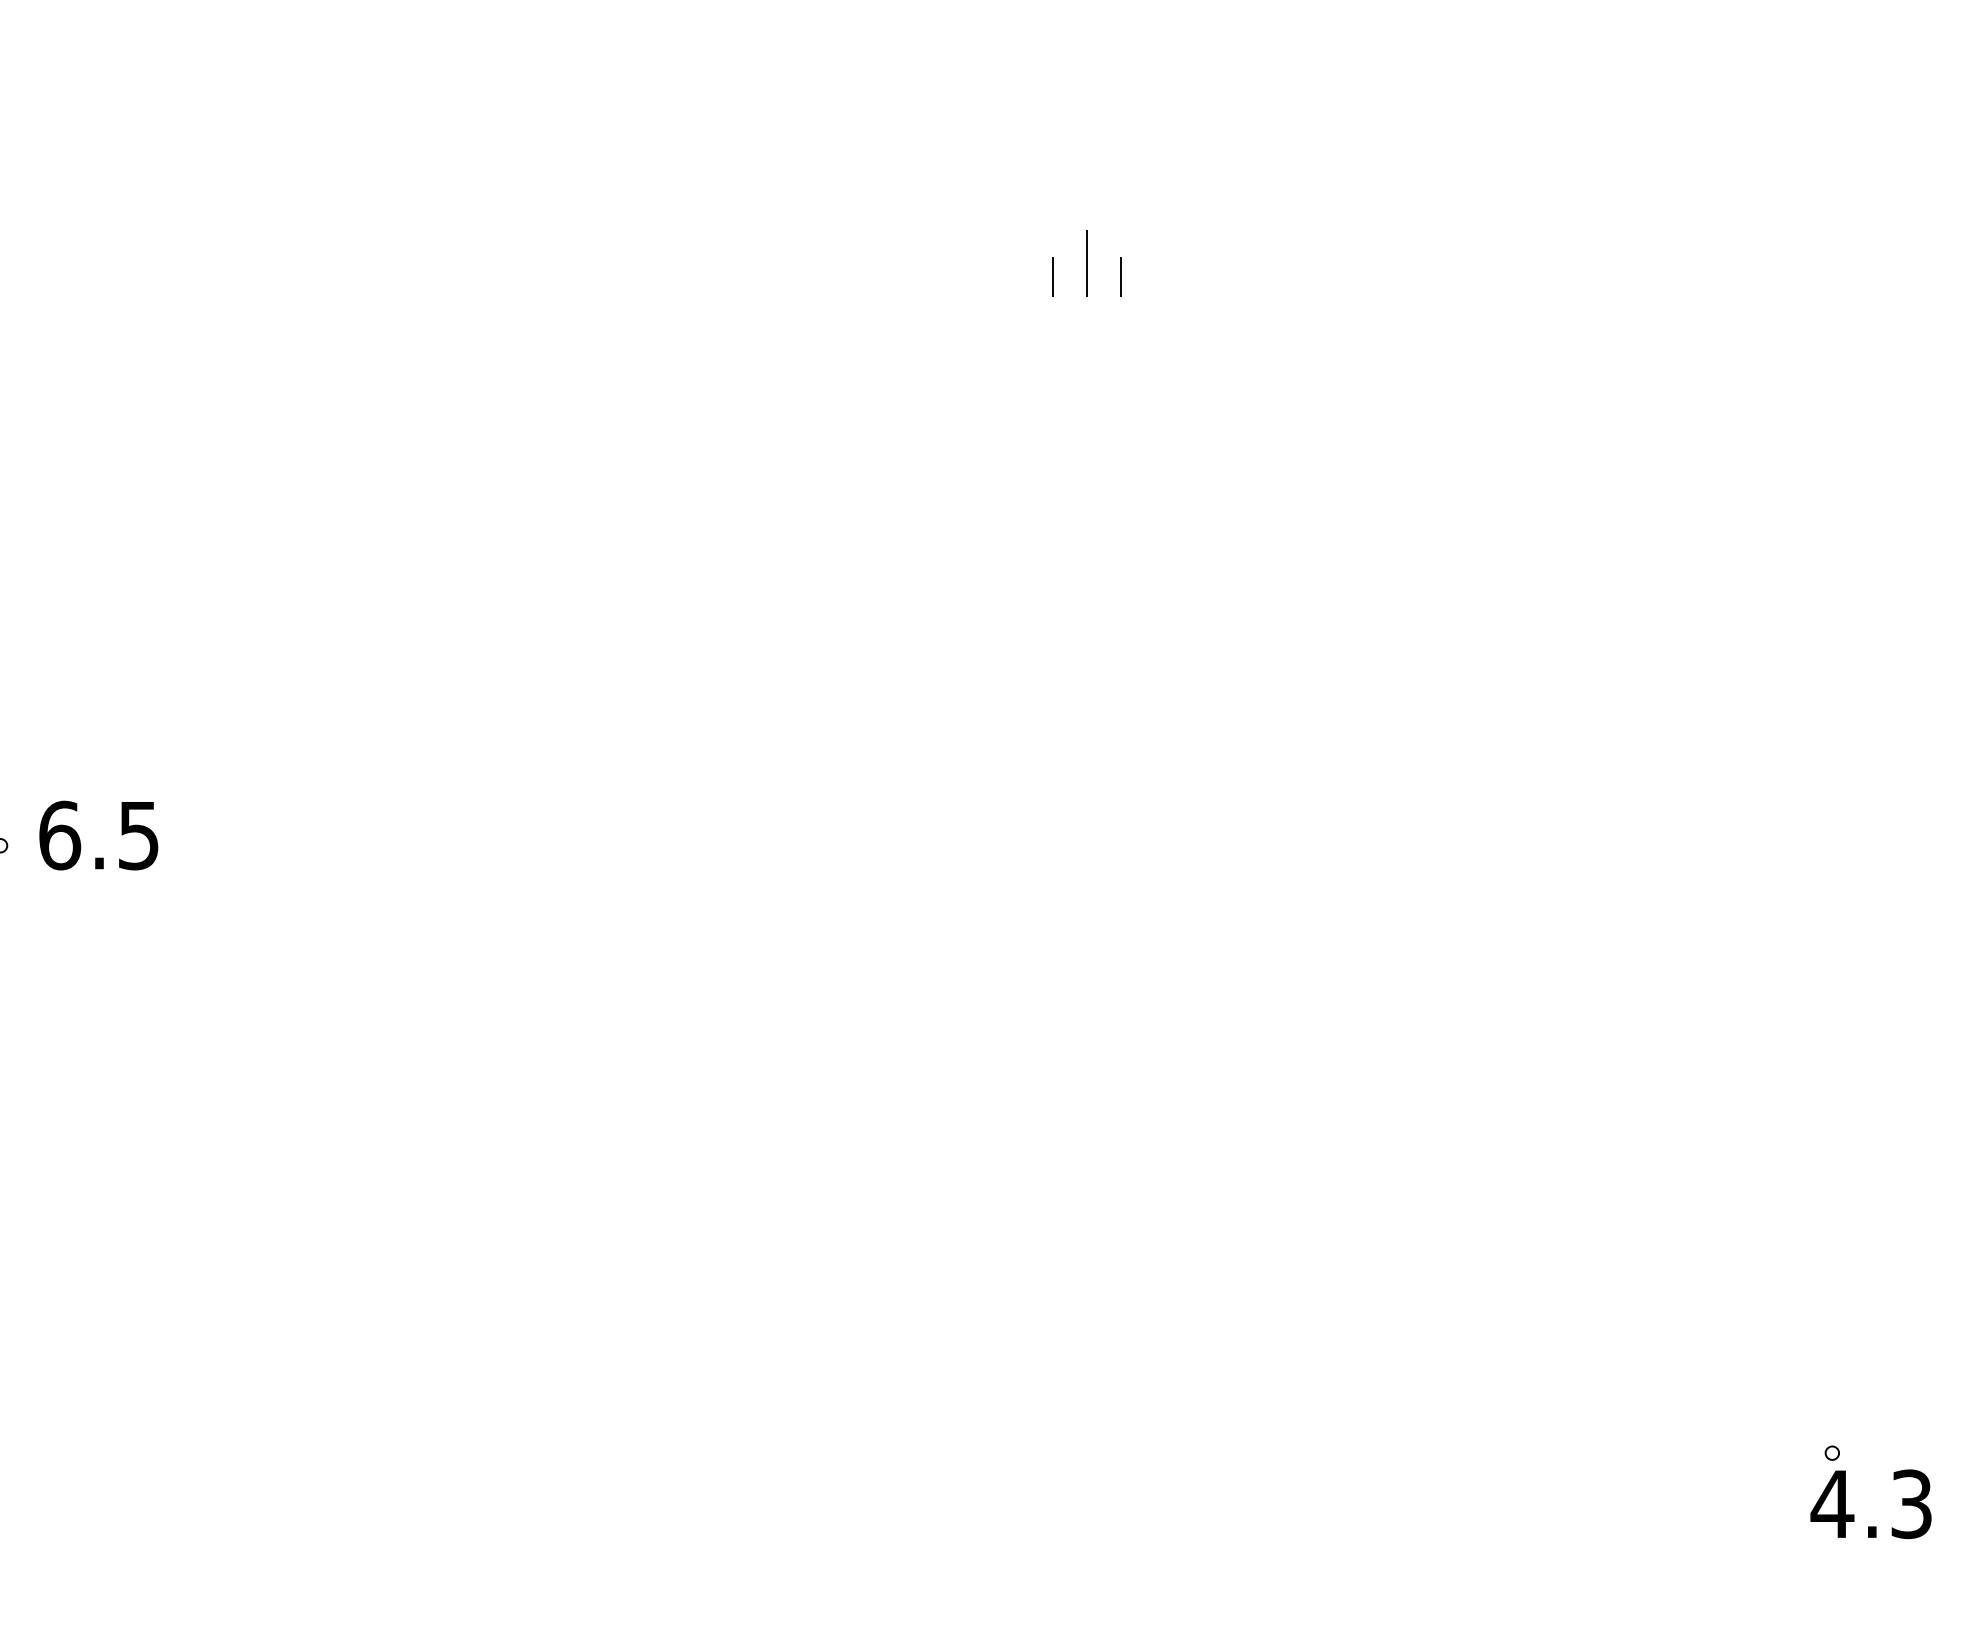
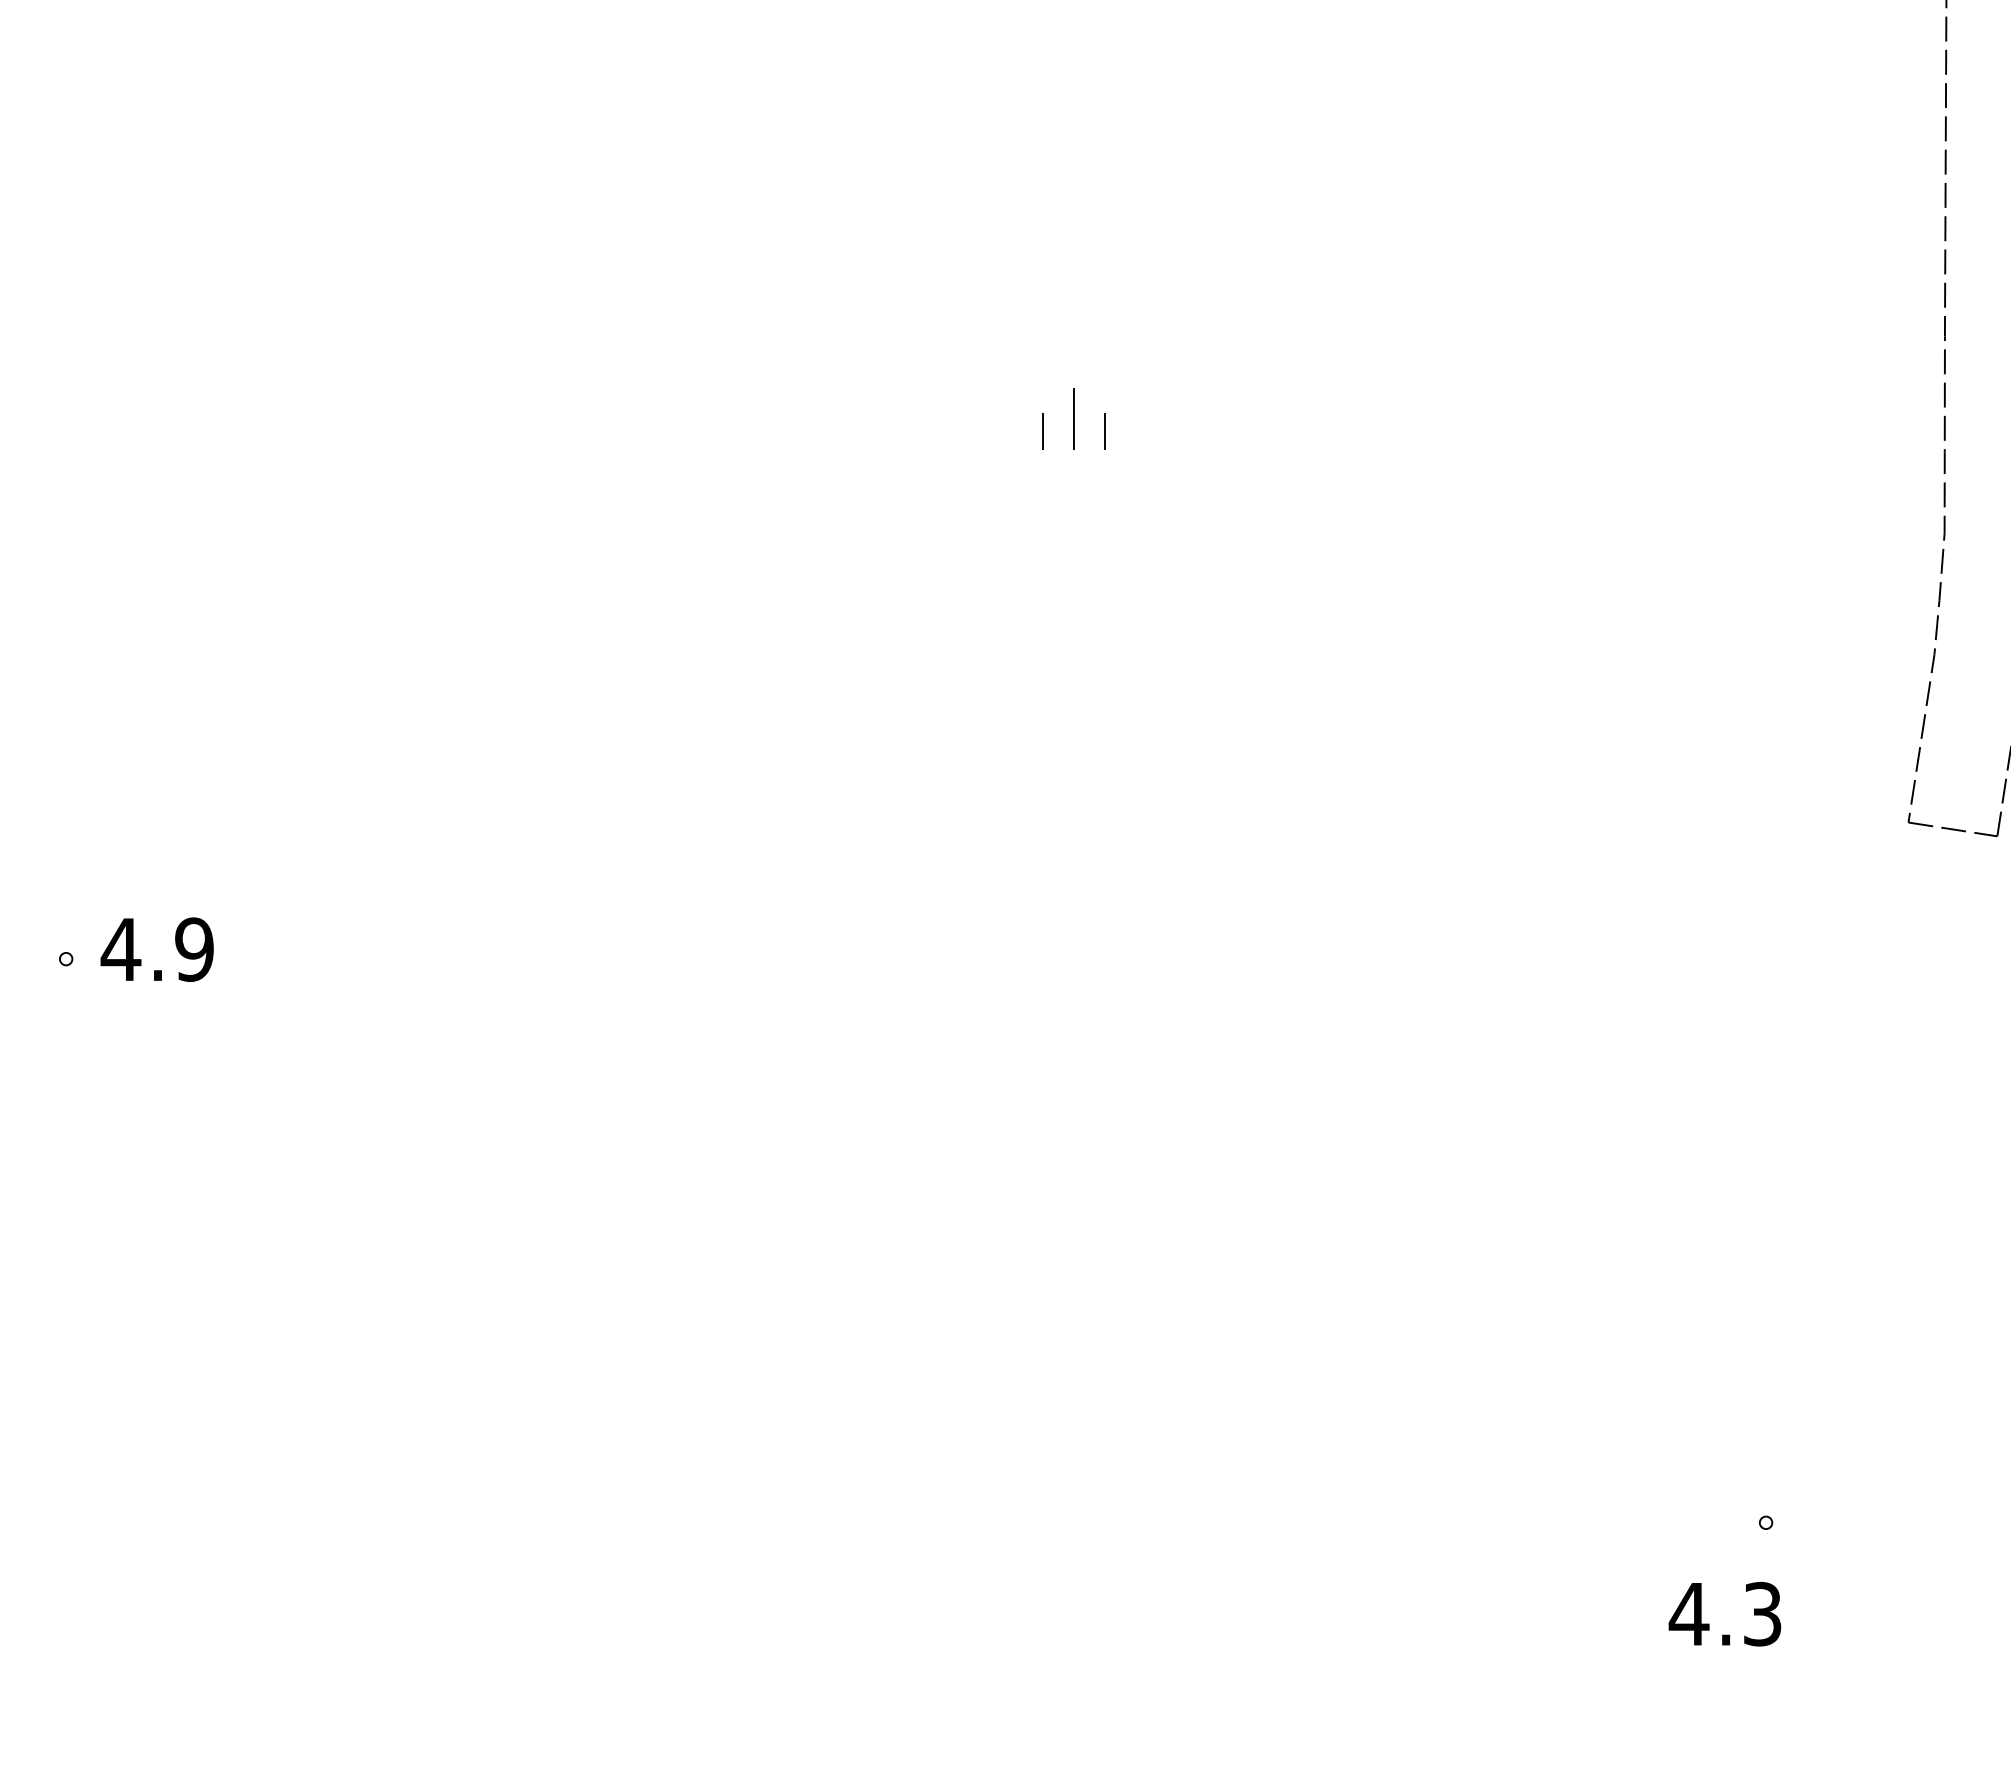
text: (97, 835) -> (156, 949), 6.5 -> 4.9
text: (1870, 1504) -> (1724, 1614), moved

